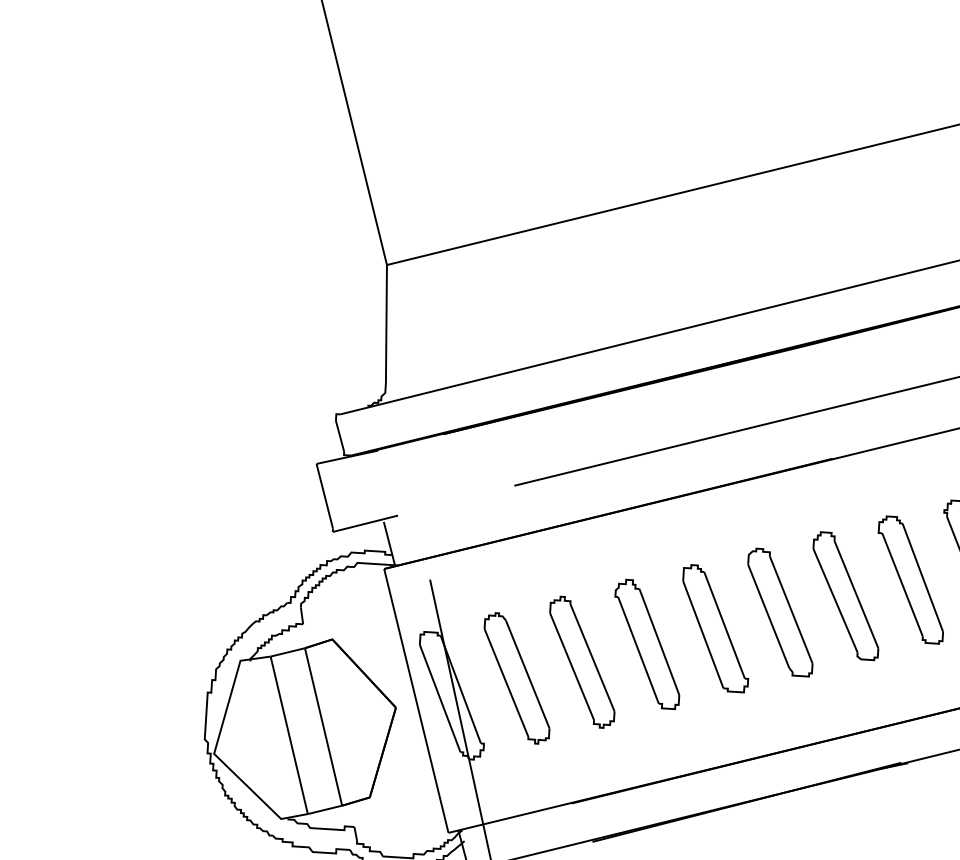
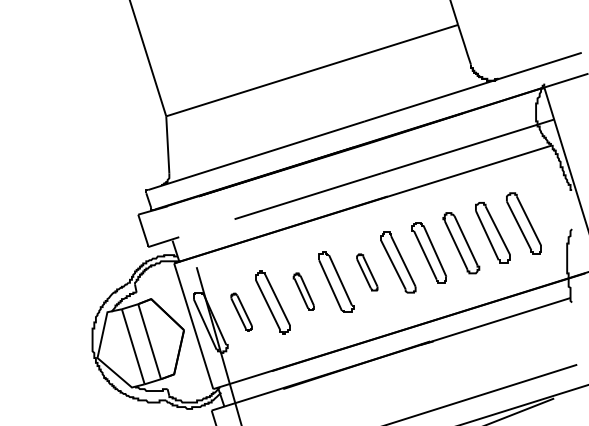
part: (781, 612) -> (367, 272), size x0.6
part: (646, 643) -> (303, 291), size x0.6
part: (516, 676) -> (241, 311), size x0.6

